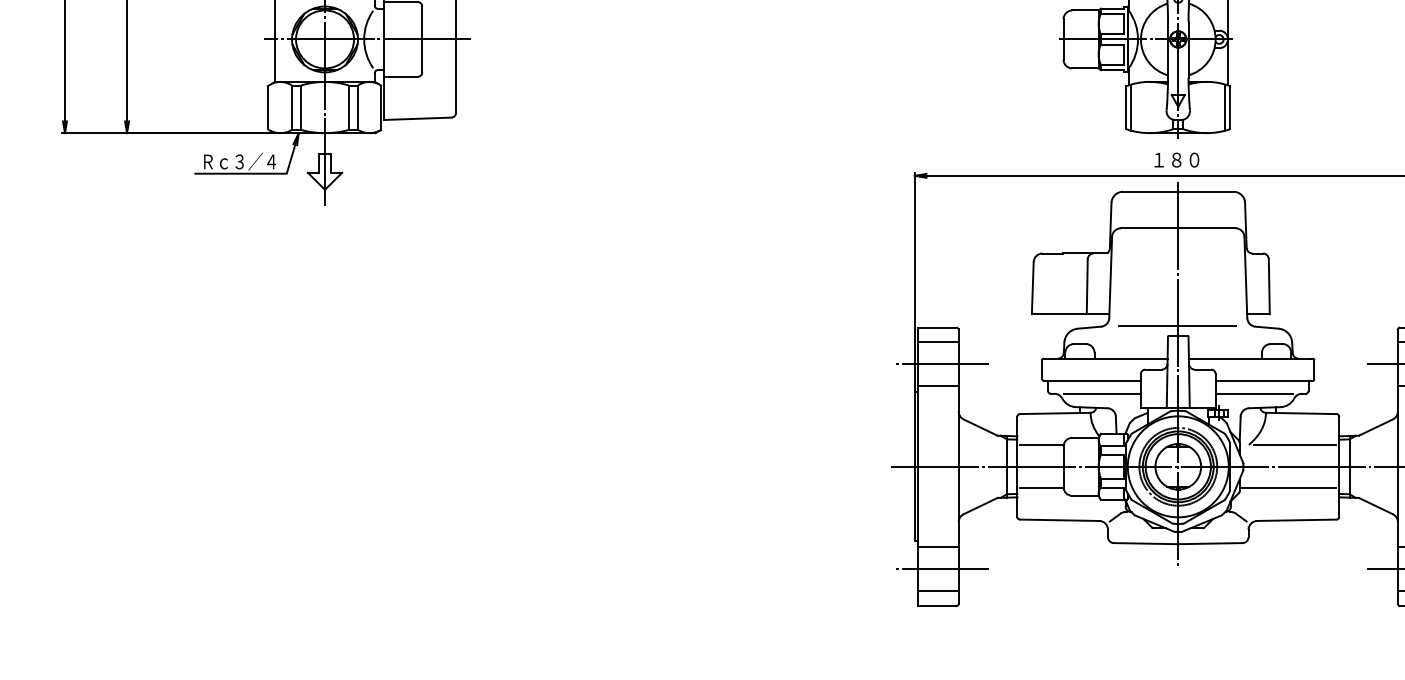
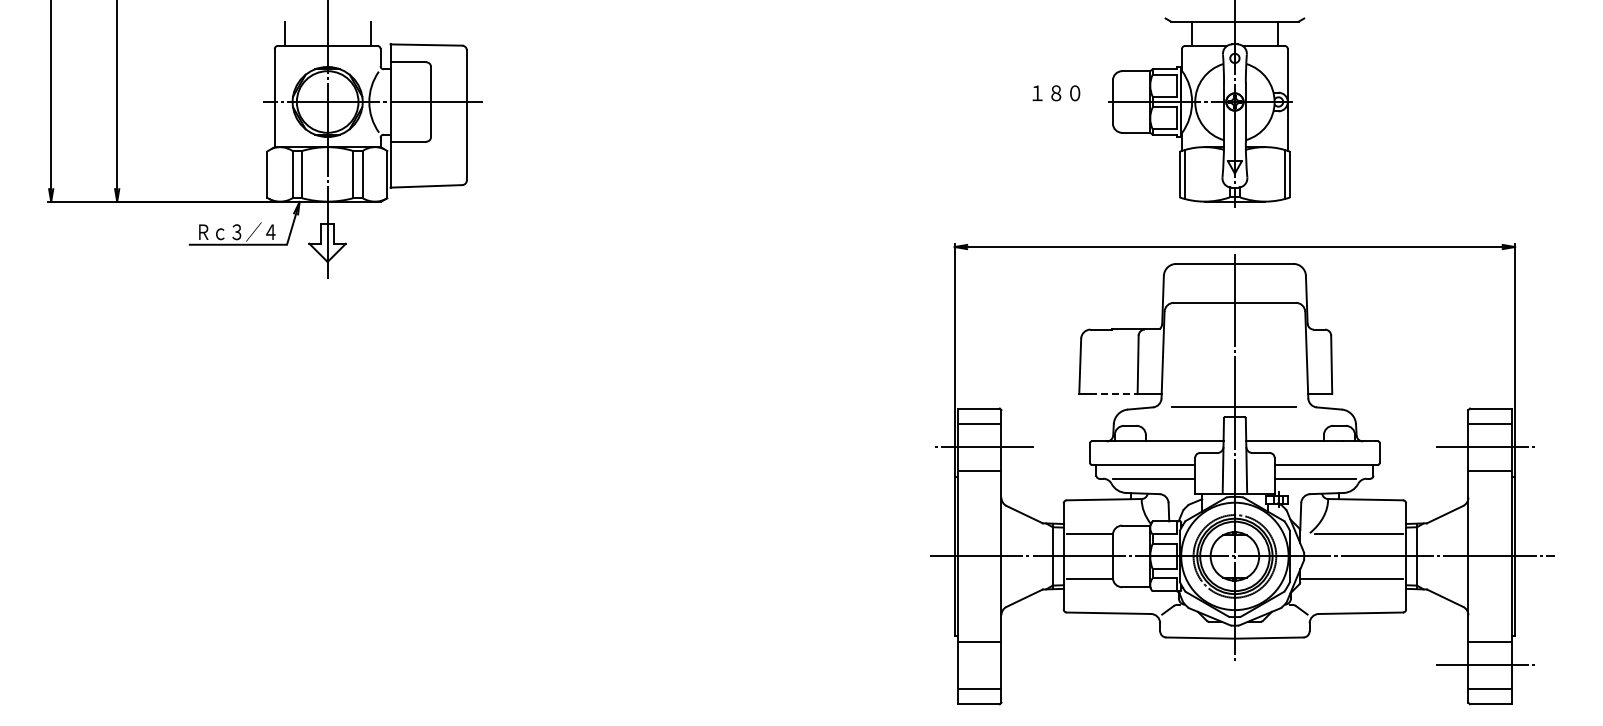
text: (1176, 160) -> (1056, 93), moved
line: (1063, 314) -> (1112, 394), solid -> dashed
line: (942, 569) -> (984, 665), removed

